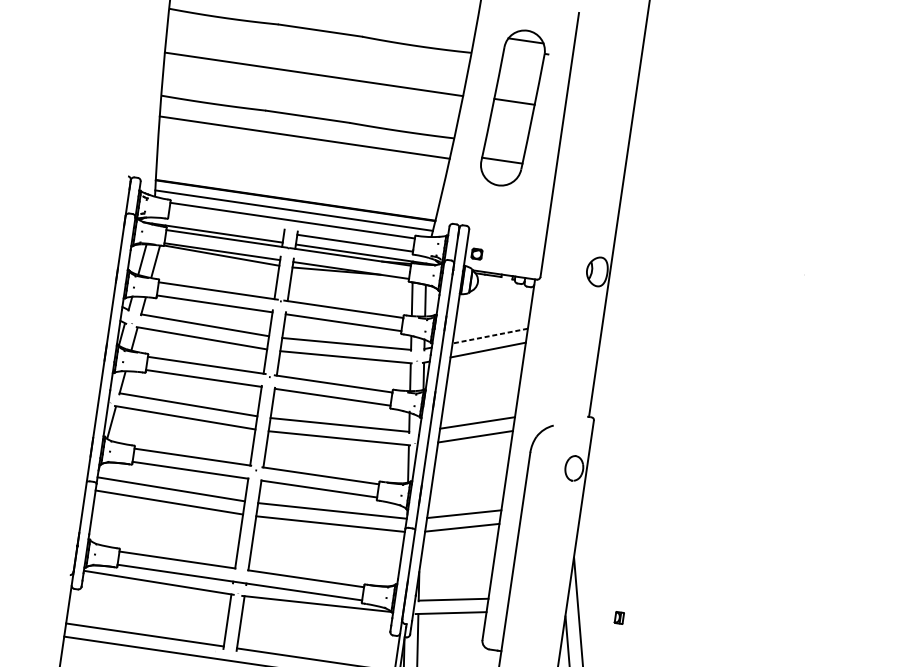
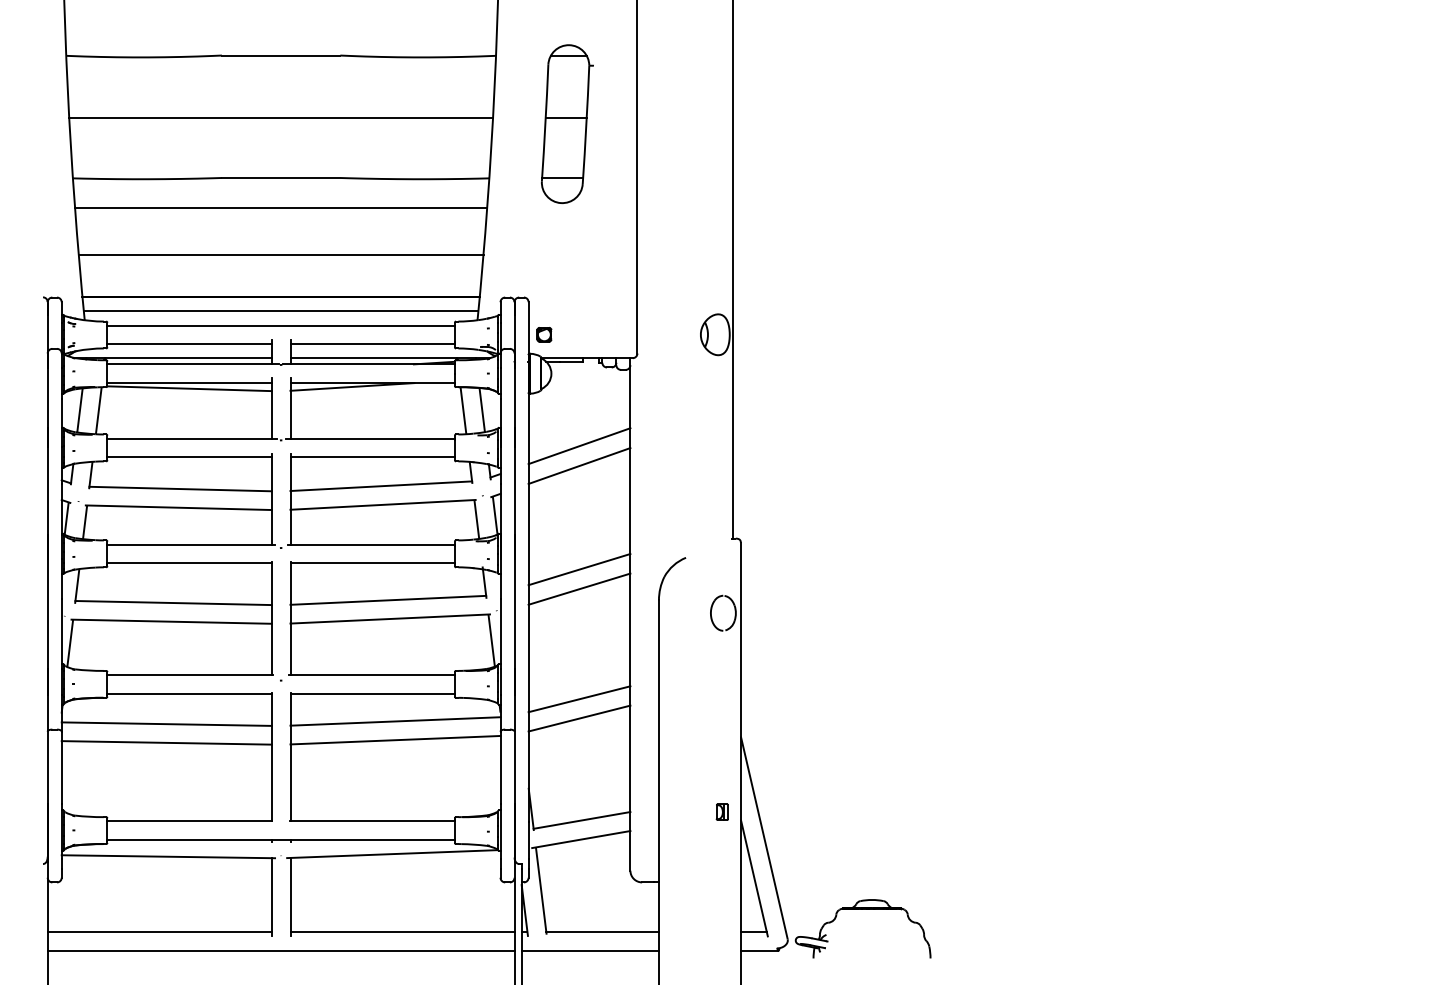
part: (514, 107) -> (567, 123), size x0.71
line: (299, 170) -> (280, 254), added
line: (226, 224) -> (189, 344), added
line: (490, 336) -> (579, 446), dashed -> solid
part: (618, 617) -> (721, 811), moved

